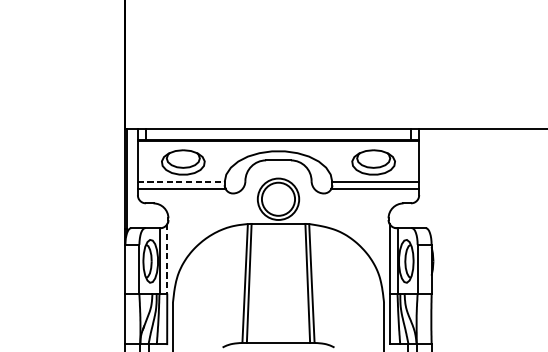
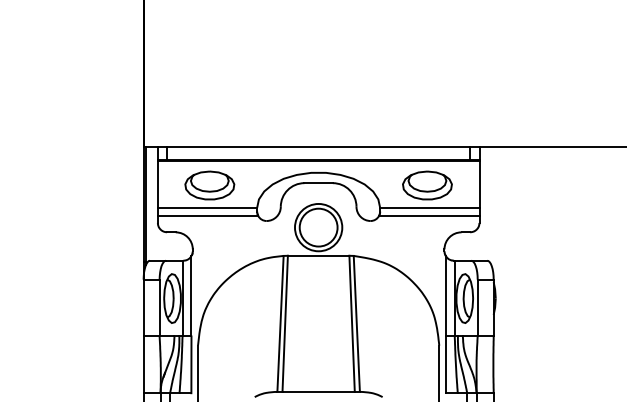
line: (181, 182) -> (207, 208), dashed -> solid
line: (167, 259) -> (191, 296), dashed -> solid

